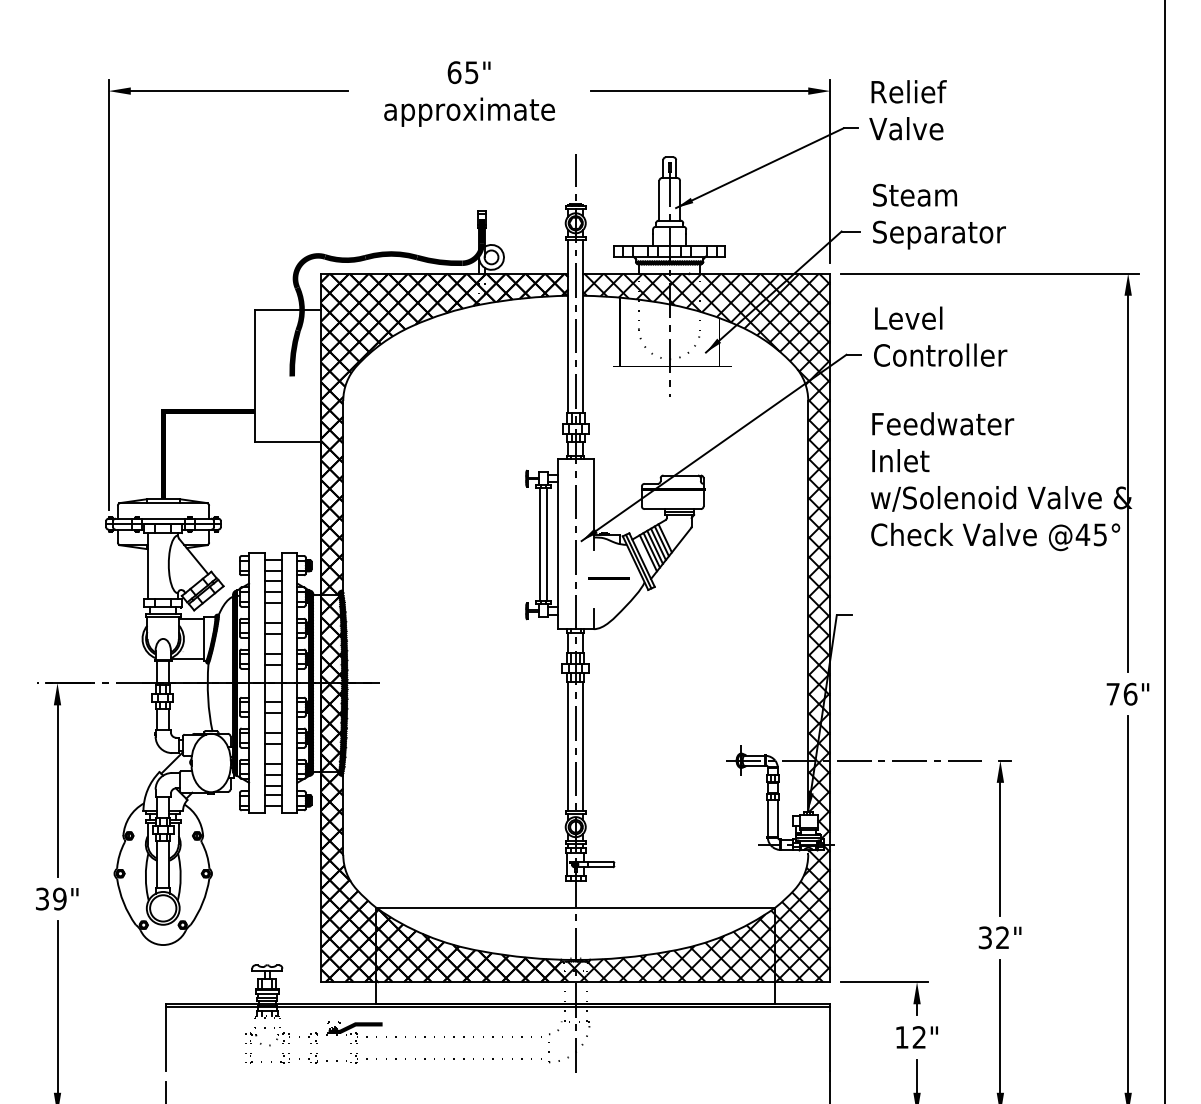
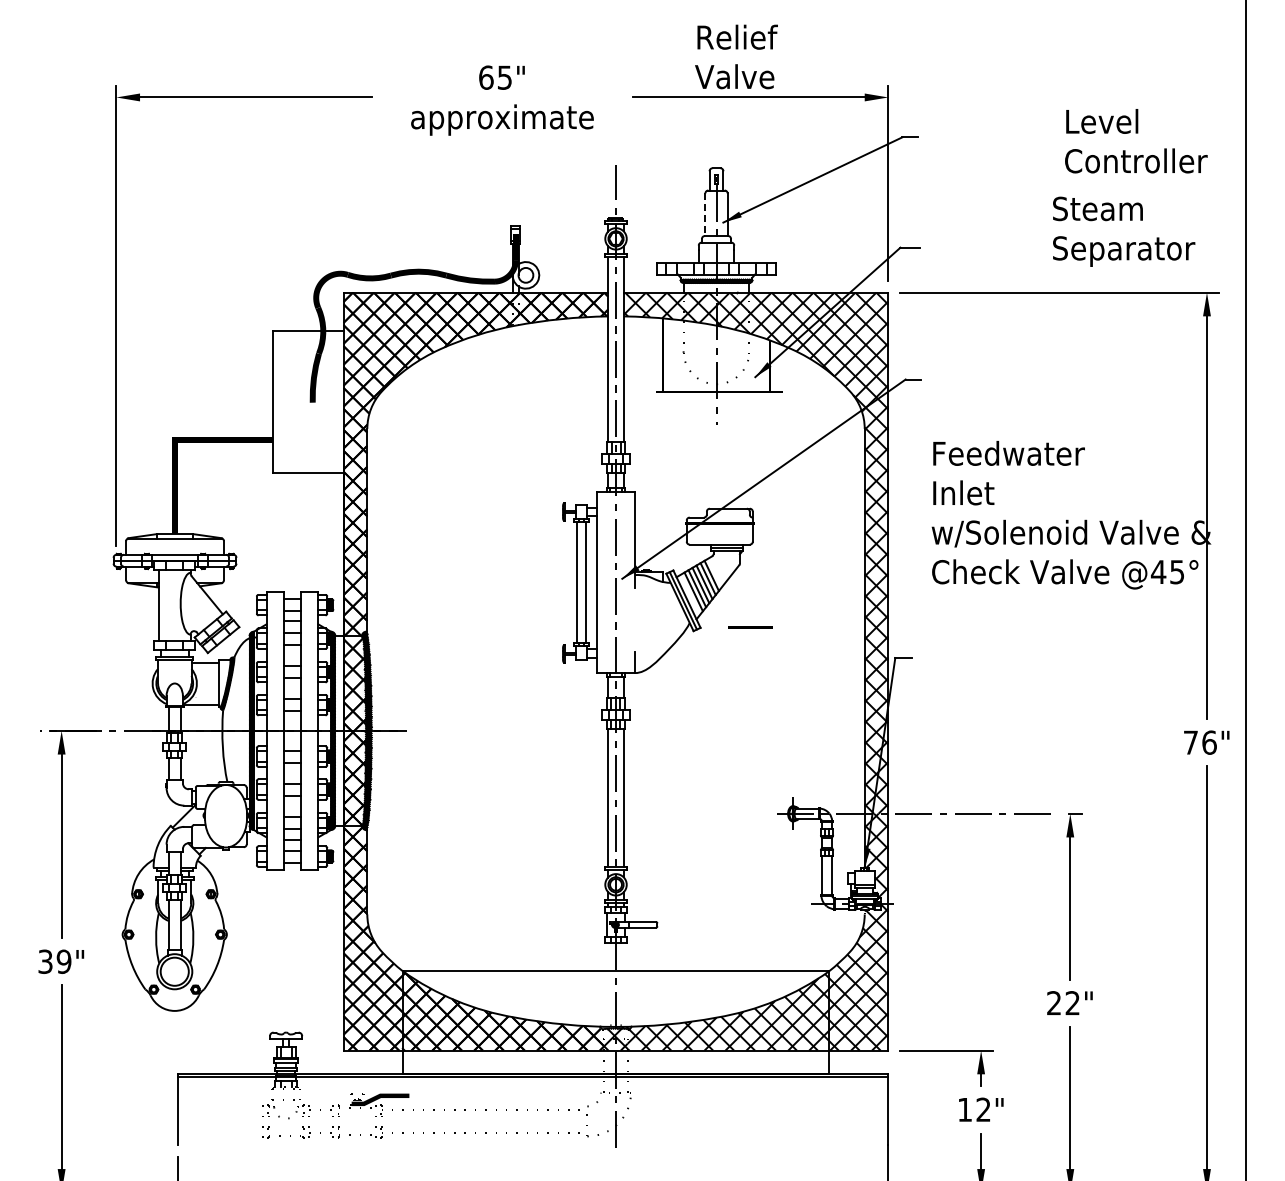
text: (908, 109) -> (736, 56), moved
line: (659, 201) -> (705, 215), solid -> dashed
text: (939, 216) -> (1124, 231), moved
text: (940, 336) -> (1136, 141), moved
line: (608, 578) -> (750, 627), moved
text: (985, 938) -> (1054, 1003), 32" -> 22"

